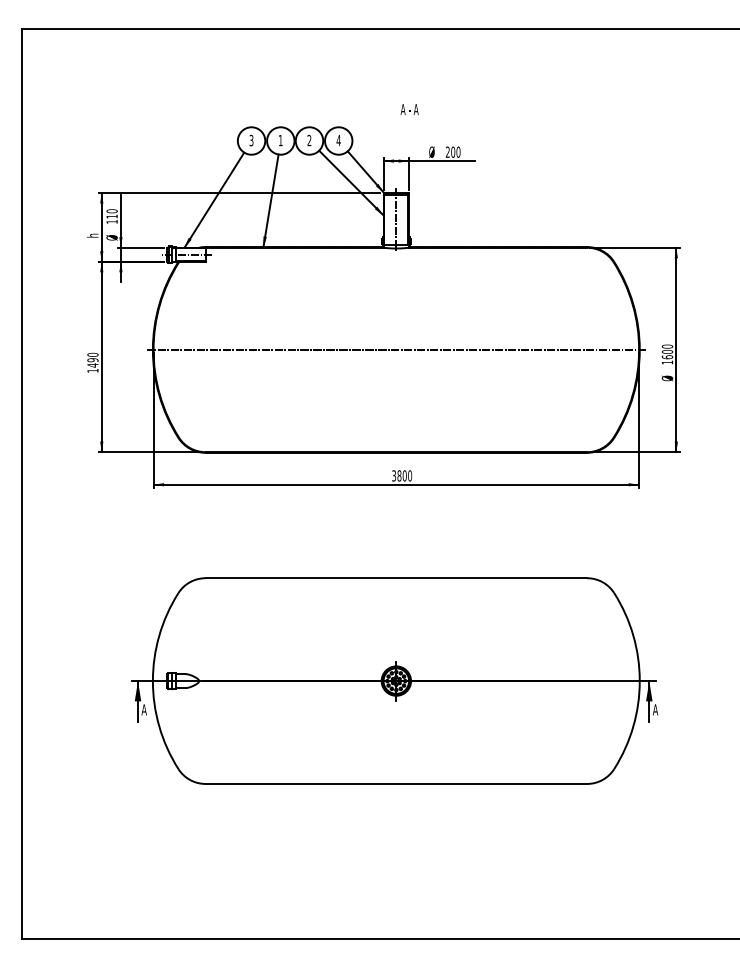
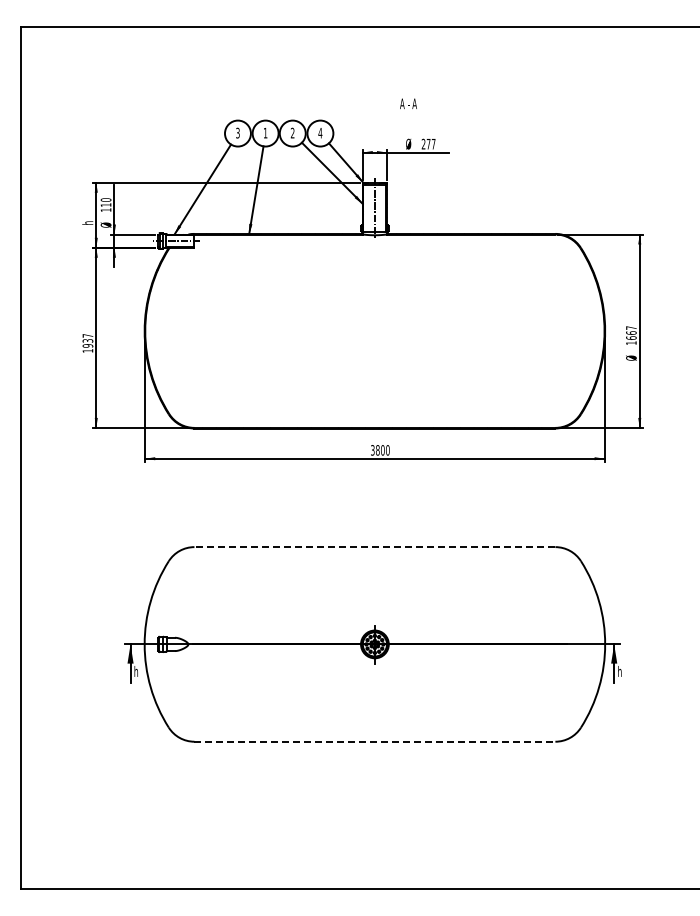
text: (409, 109) -> (408, 103), moved
text: (455, 151) -> (430, 143), 200 -> 277
text: (667, 349) -> (631, 330), 1600 -> 1667
line: (395, 350) -> (374, 331), removed
text: (92, 359) -> (87, 340), 1490 -> 1937
line: (395, 578) -> (374, 547), solid -> dashed
text: (144, 709) -> (136, 671), A -> h
text: (654, 709) -> (619, 671), A -> h
line: (396, 783) -> (375, 741), solid -> dashed

